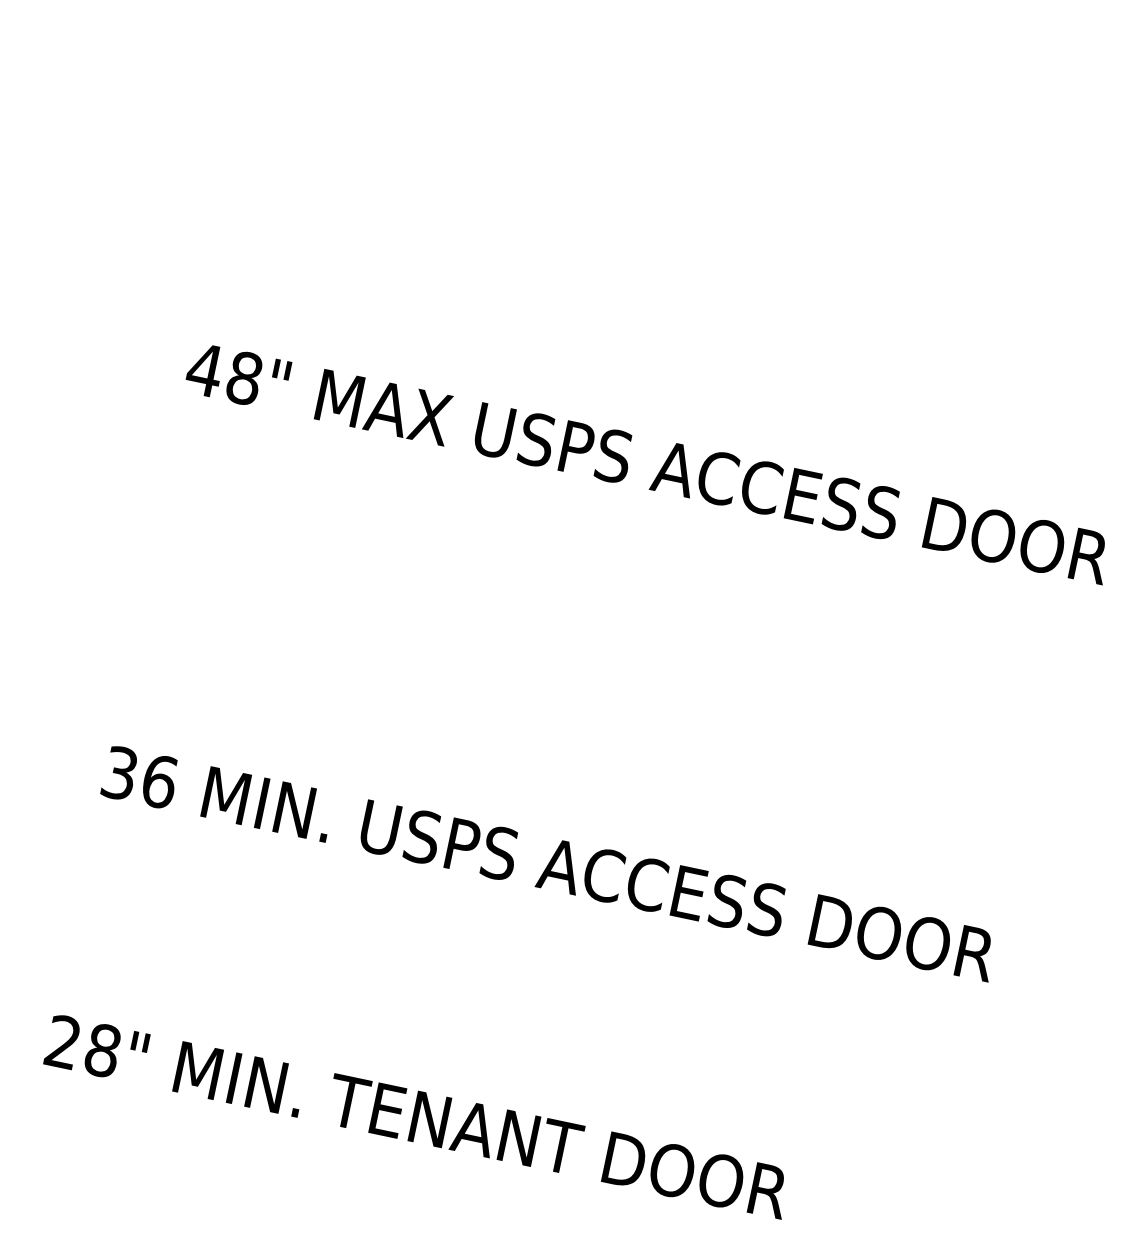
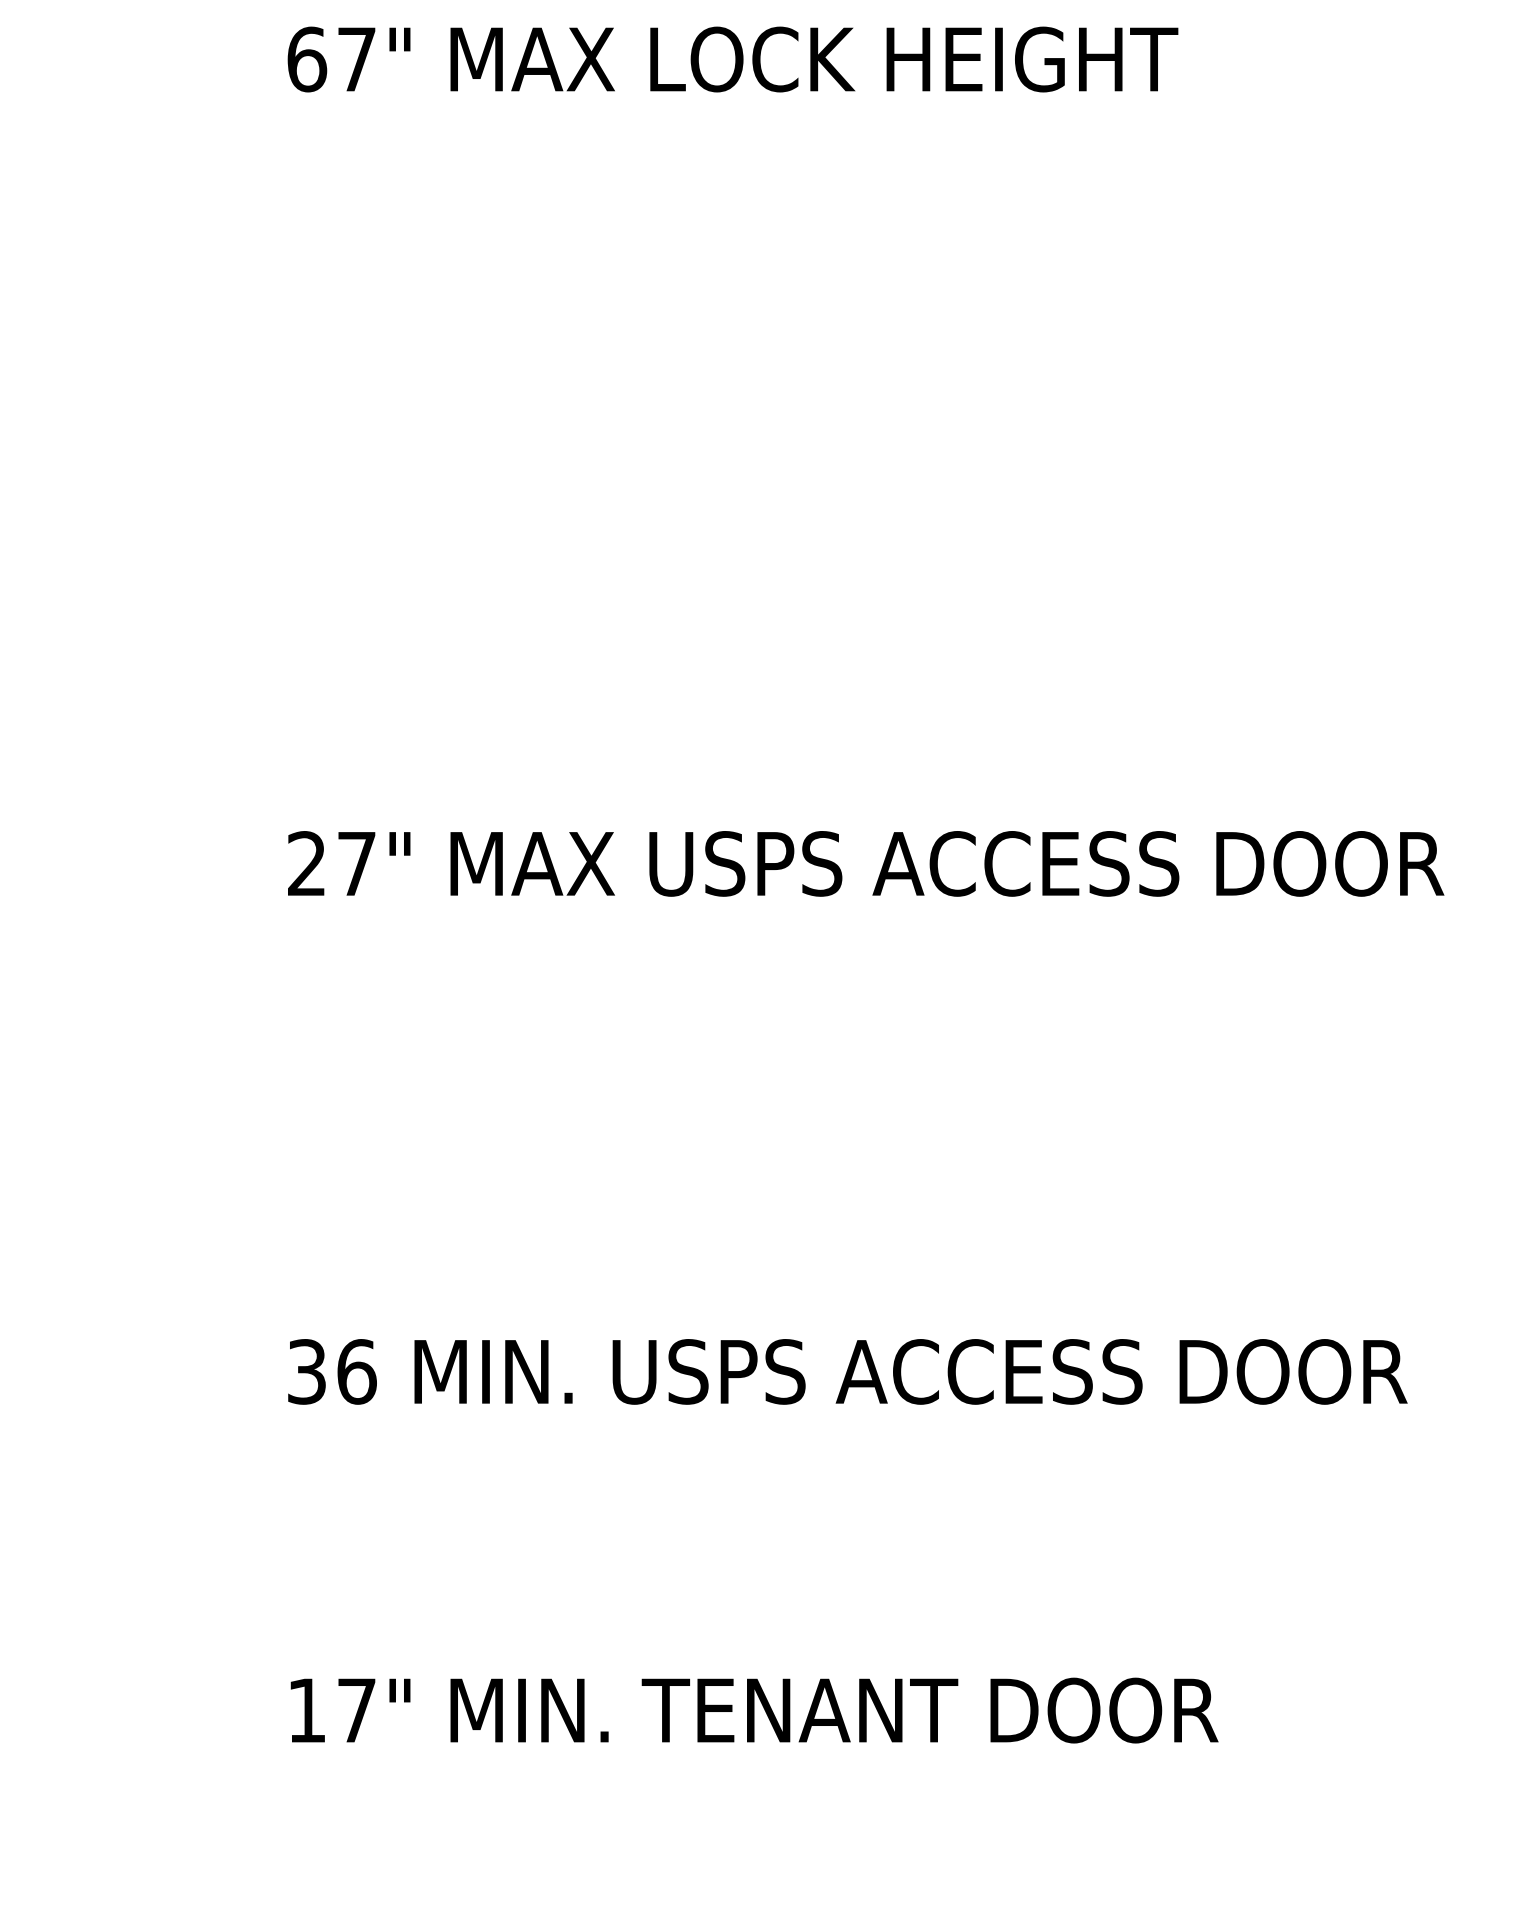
text: (224, 373) -> (331, 863), 48" -> 27"
text: (83, 1046) -> (332, 1710), 28" -> 17"

